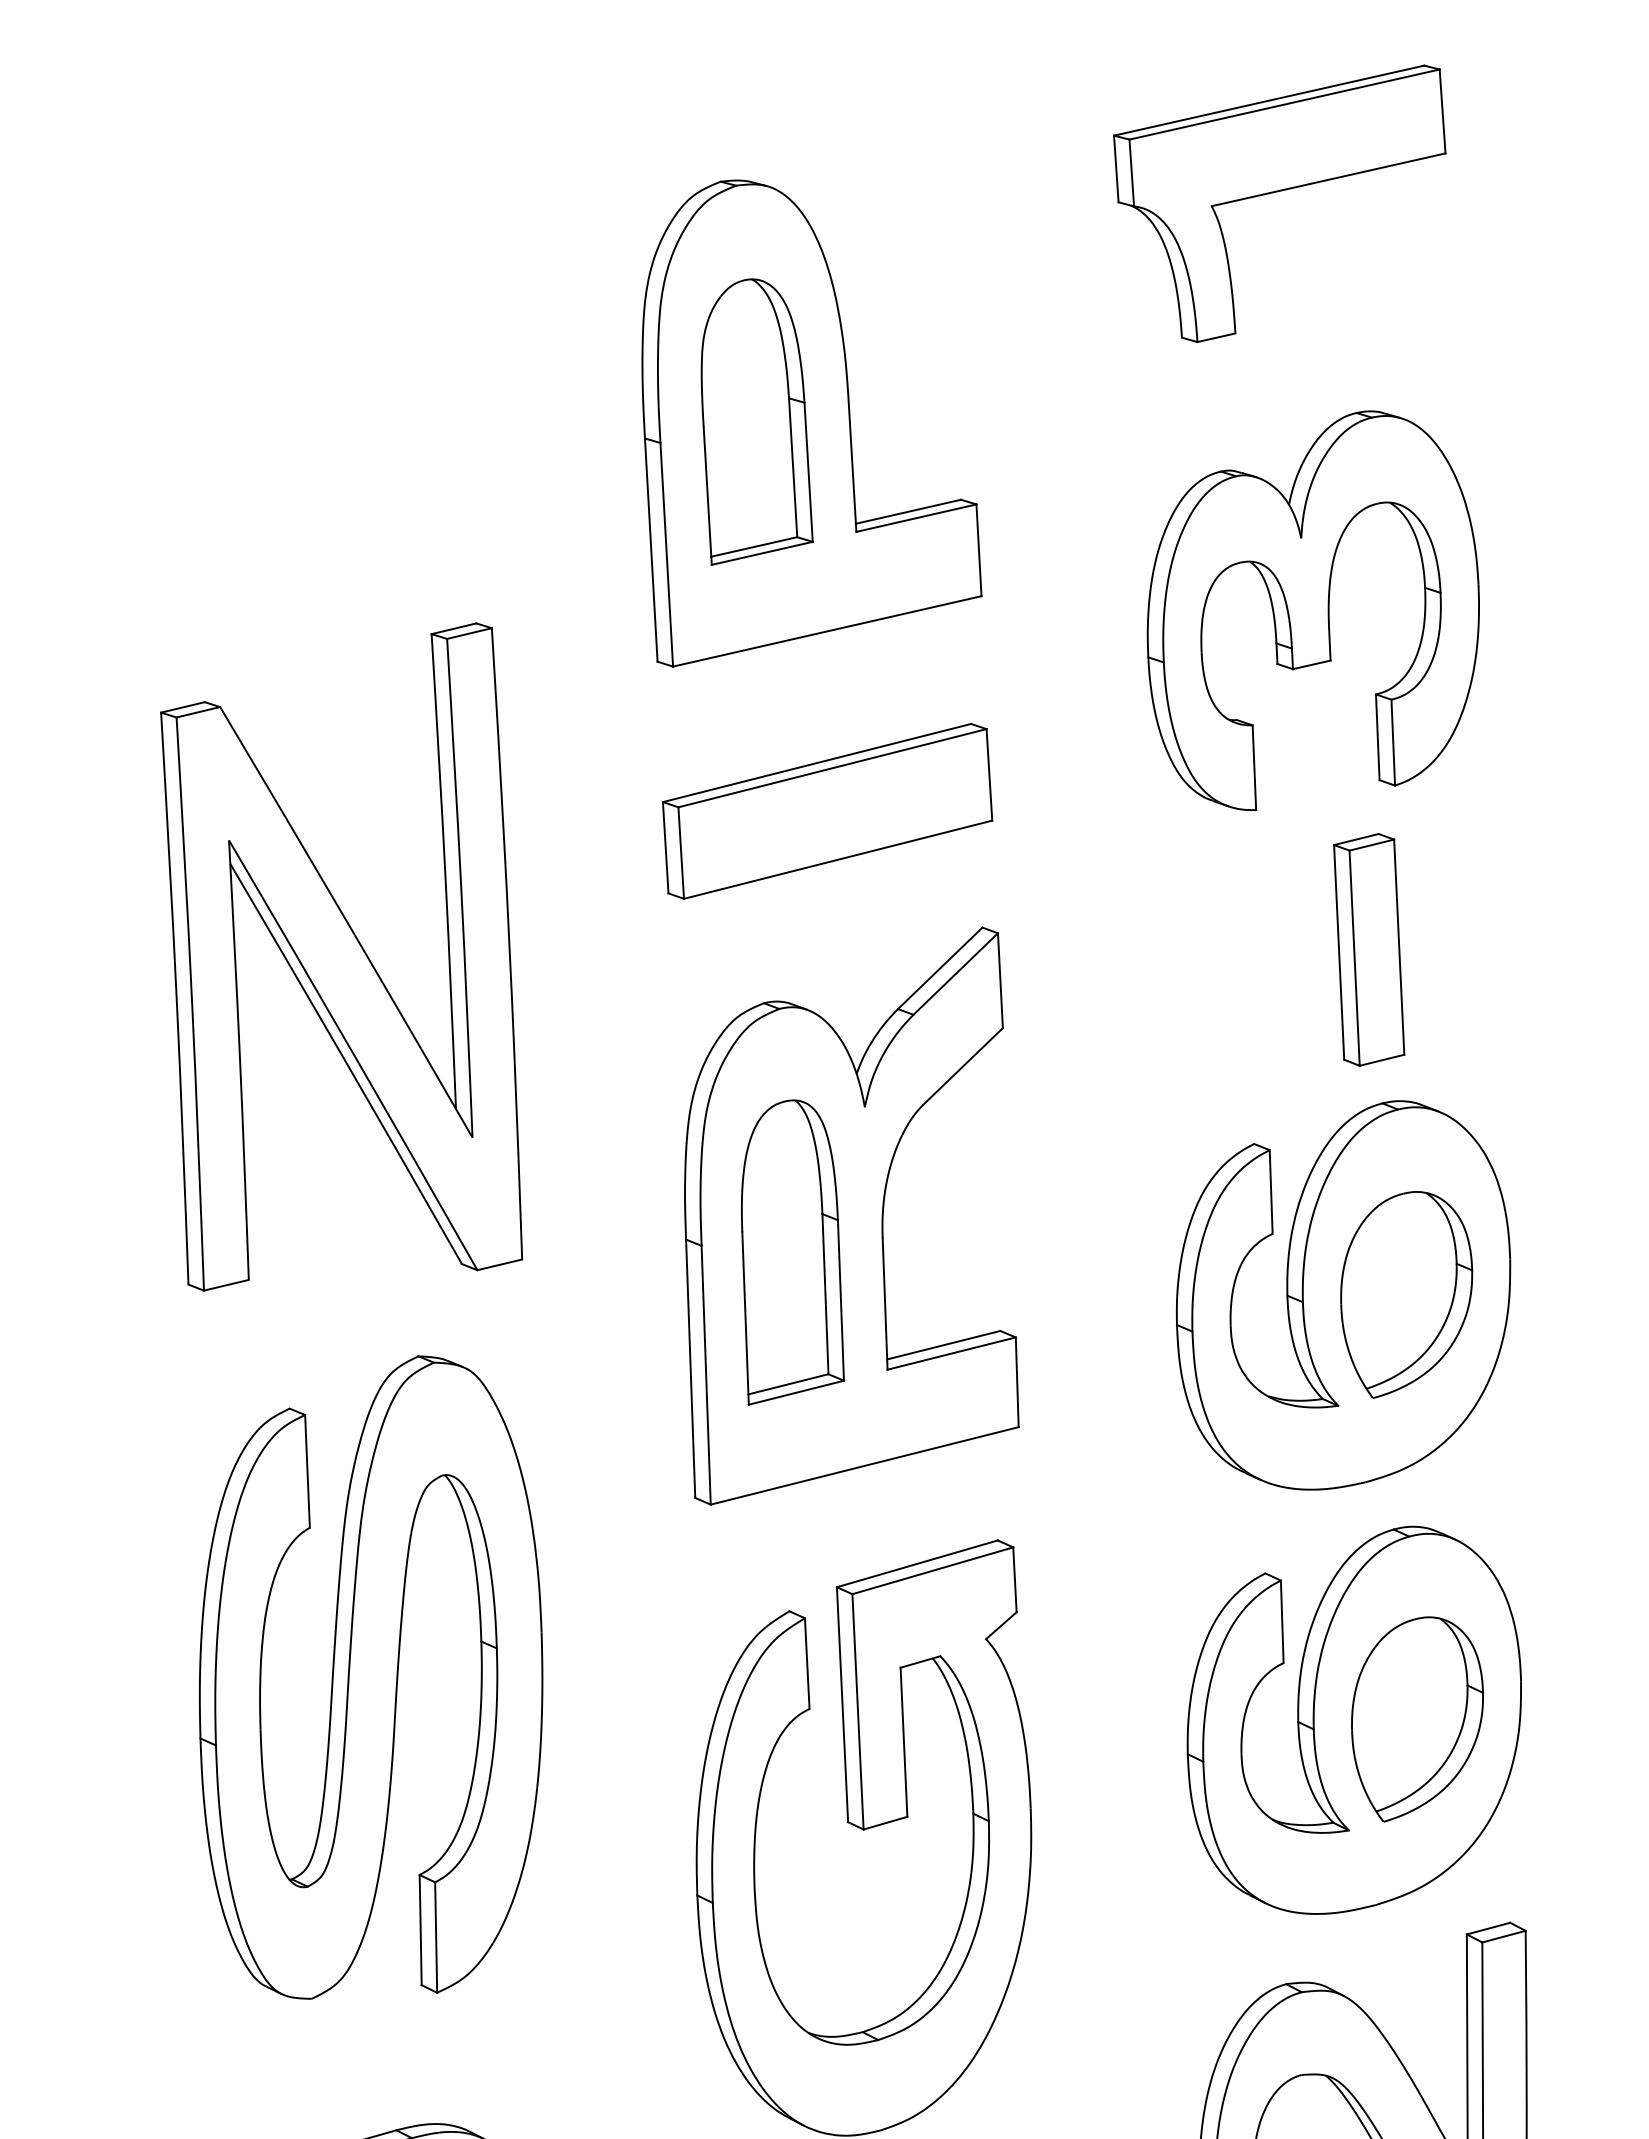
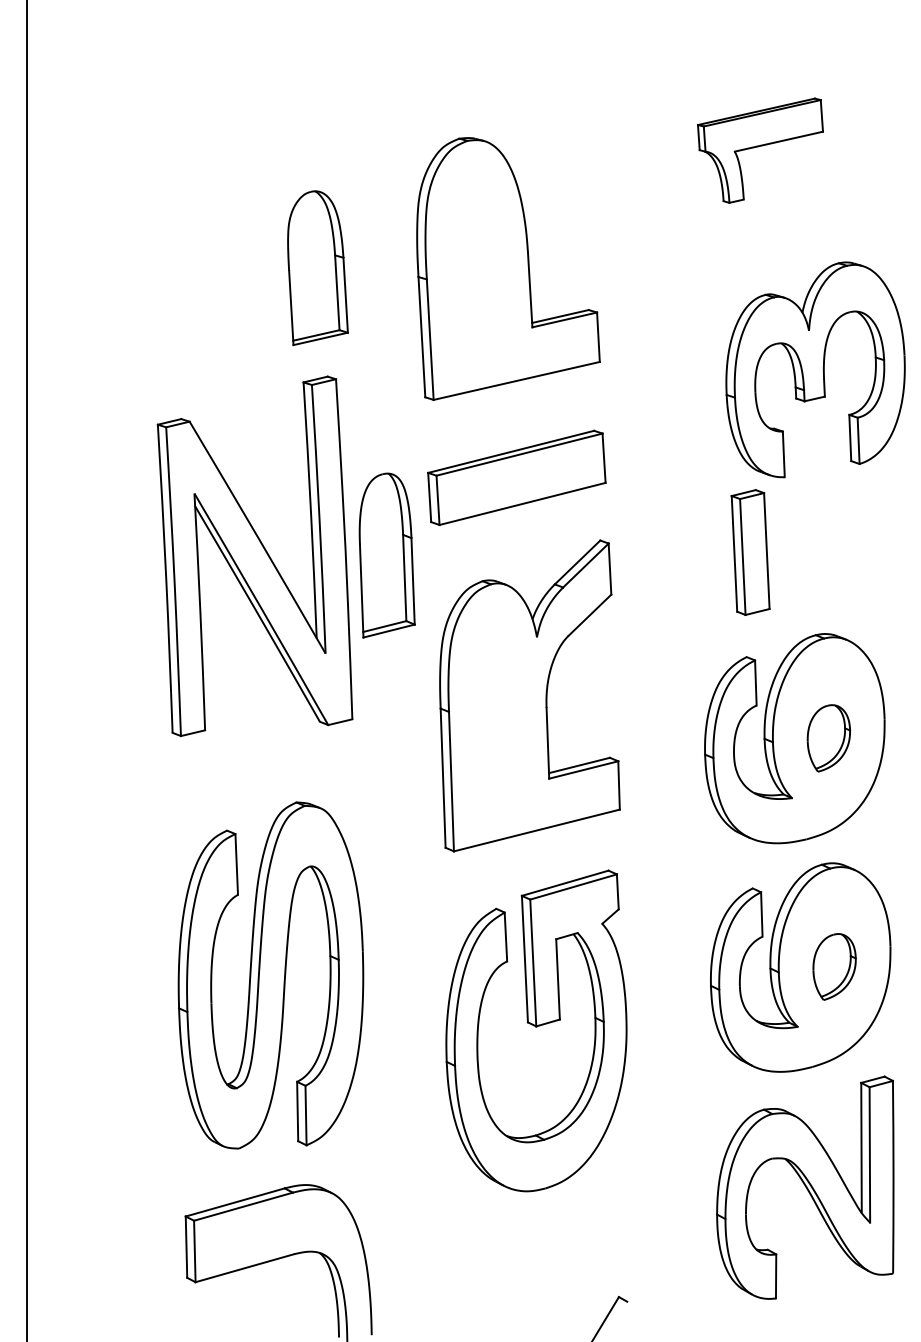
part: (1279, 203) -> (760, 150), size x0.7
part: (756, 422) -> (317, 268), moved
part: (1313, 610) -> (815, 369), moved
part: (1368, 949) -> (750, 552), moved
part: (791, 1252) -> (386, 555), moved
part: (1406, 1295) -> (828, 738), size x0.6
part: (370, 1677) -> (270, 975), moved
part: (1417, 1718) -> (834, 966), size x0.6

